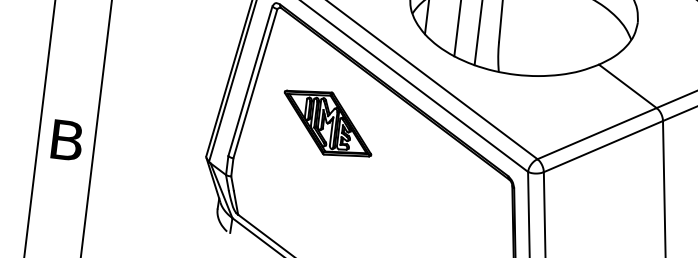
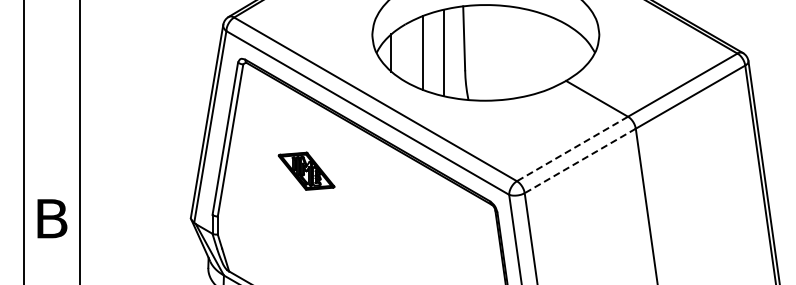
part: (327, 123) -> (306, 171), size x0.6
line: (597, 134) -> (572, 149), solid -> dashed
line: (602, 147) -> (579, 161), solid -> dashed

